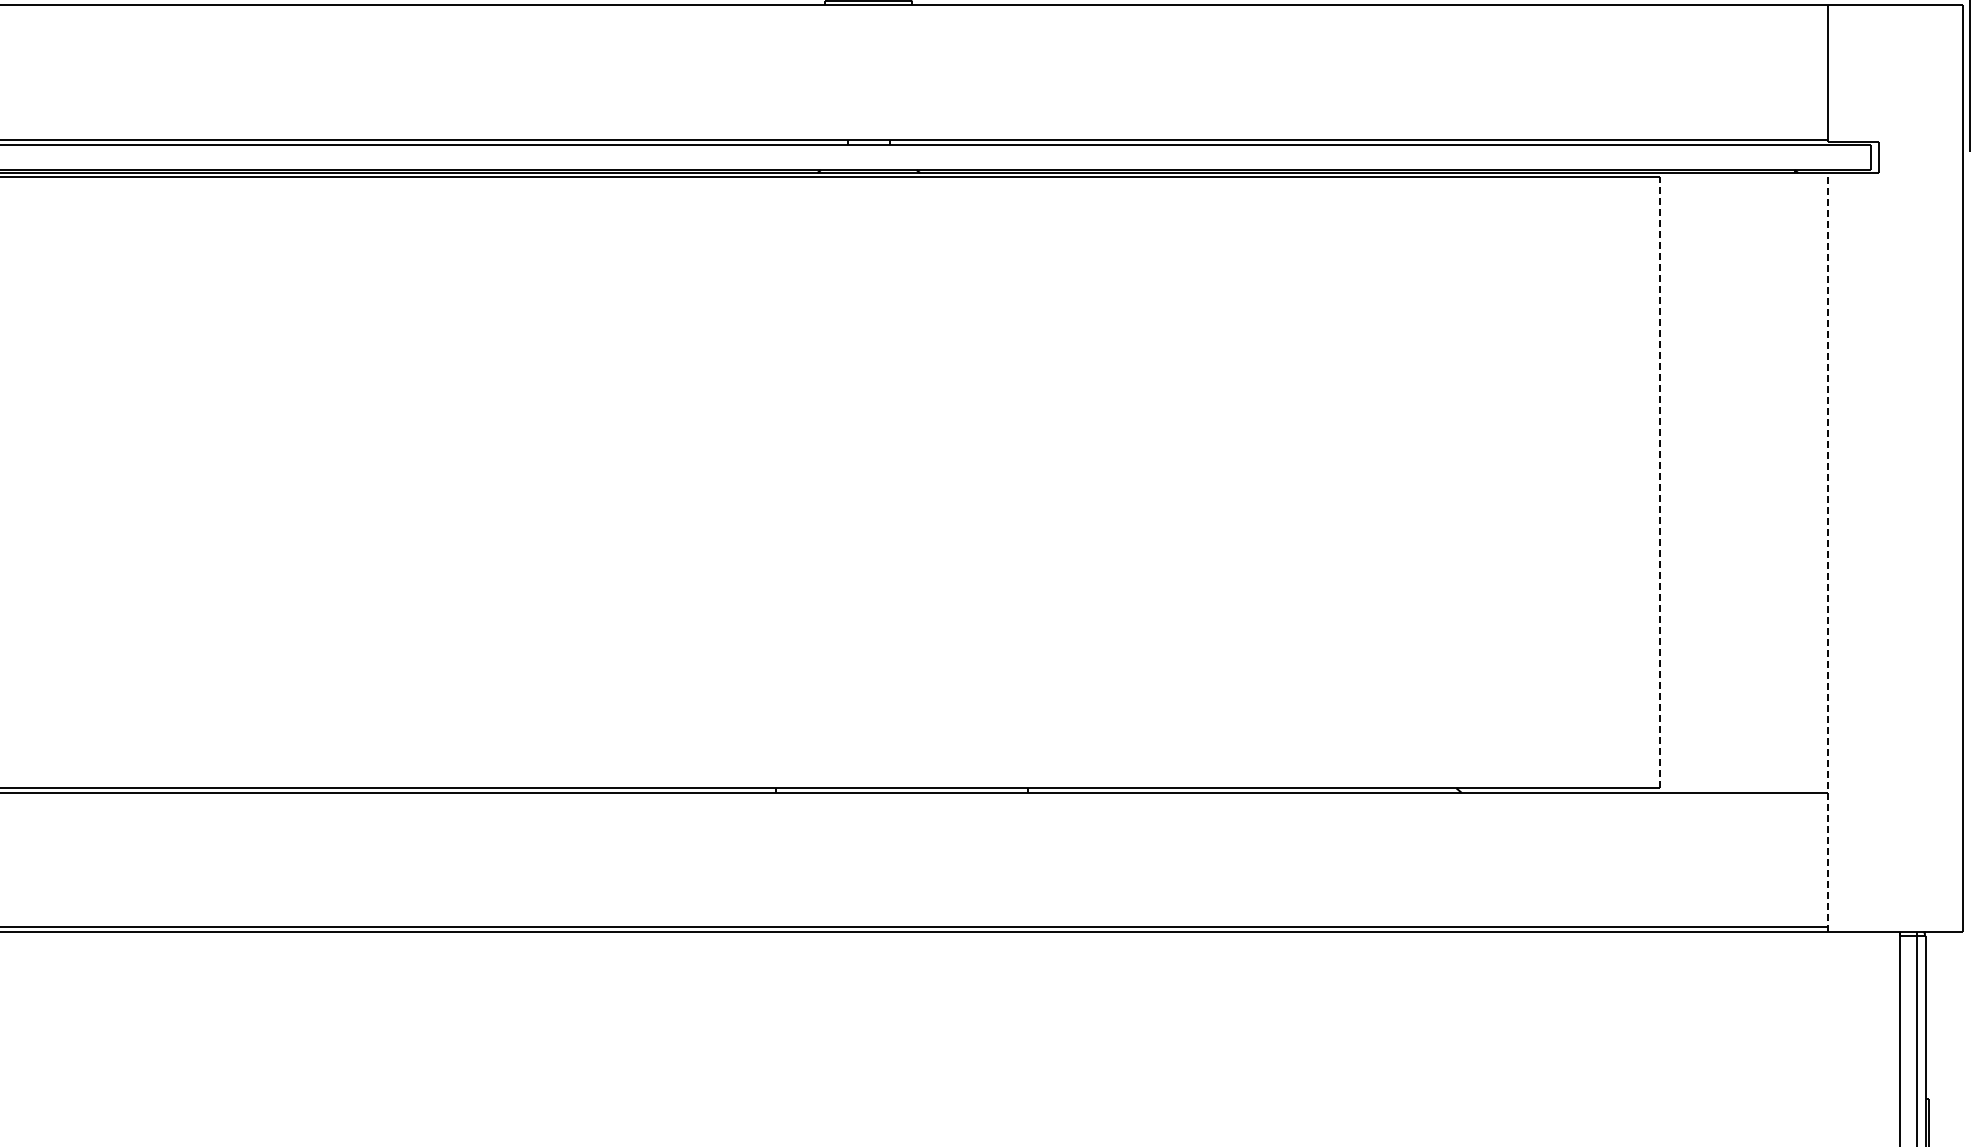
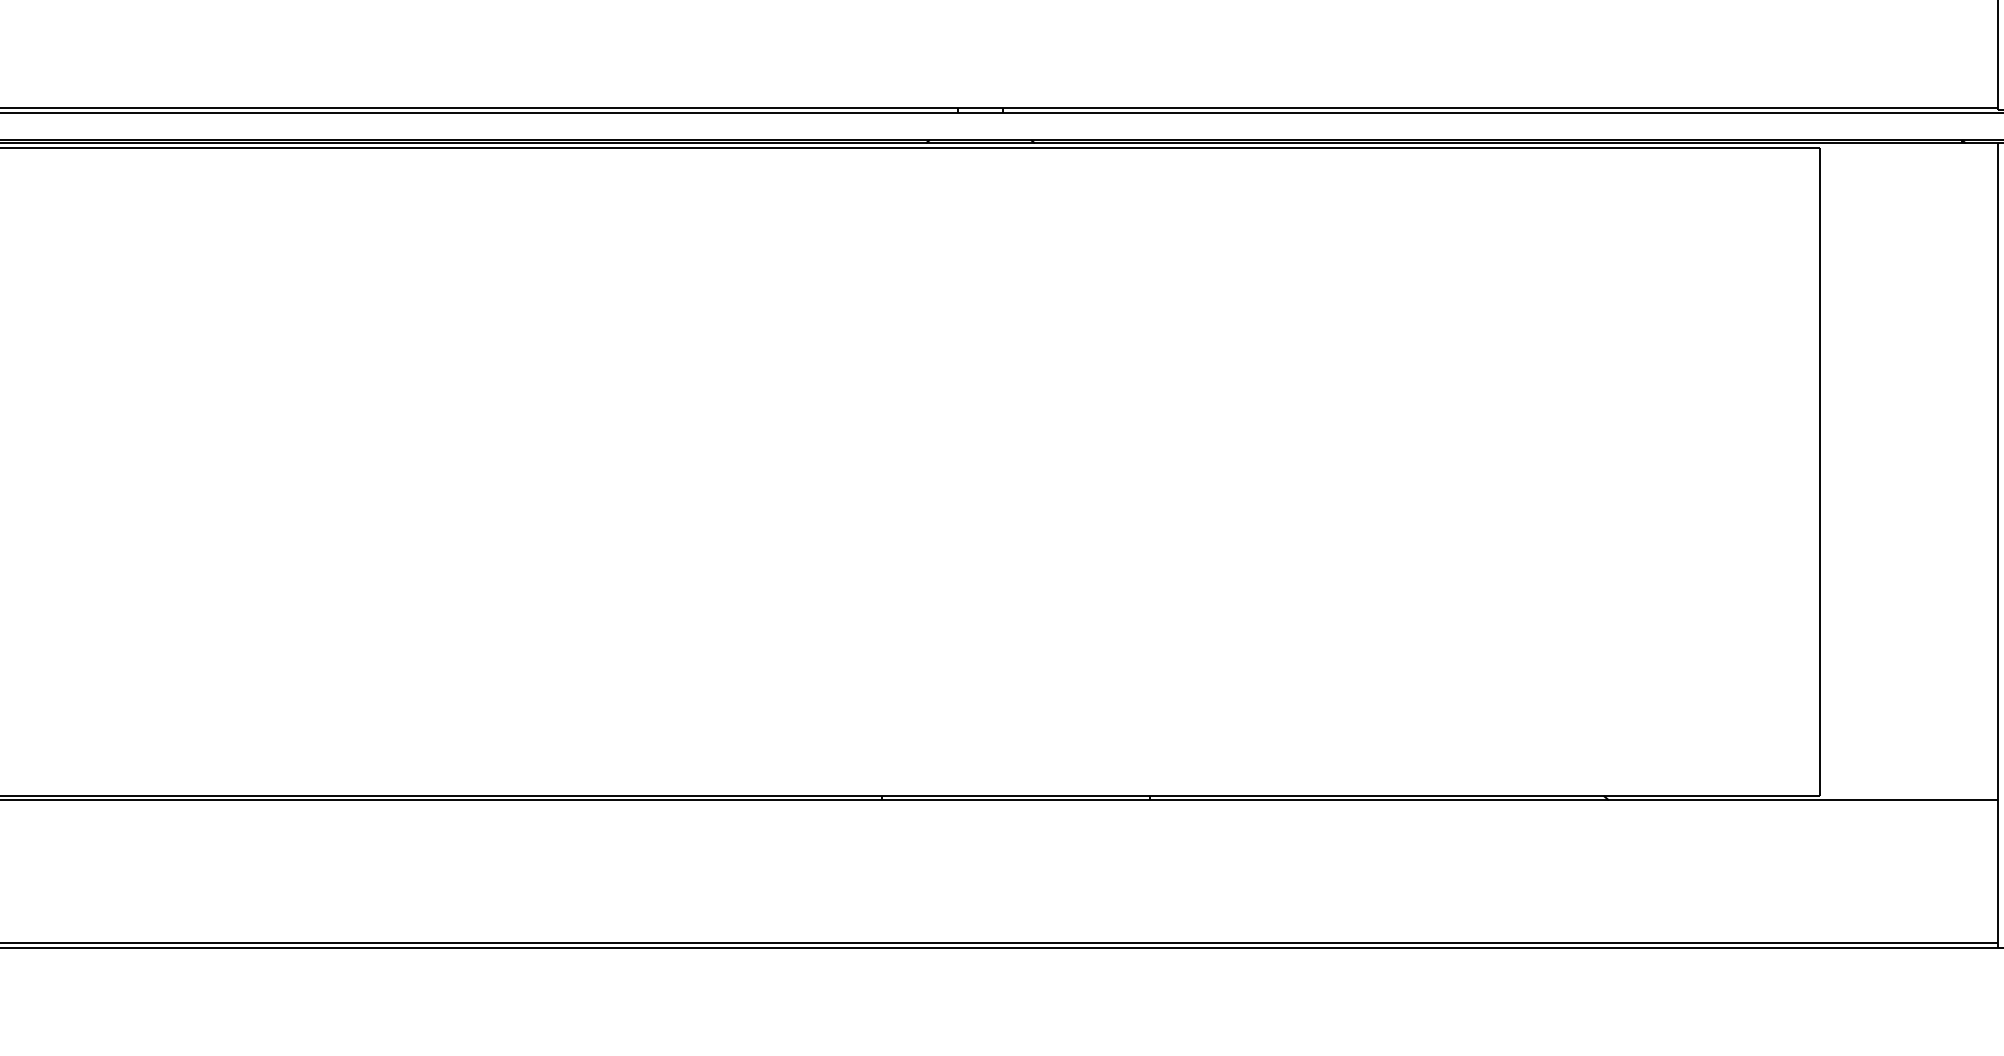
line: (1660, 482) -> (1819, 471), dashed -> solid
line: (1828, 551) -> (1997, 544), dashed -> solid

